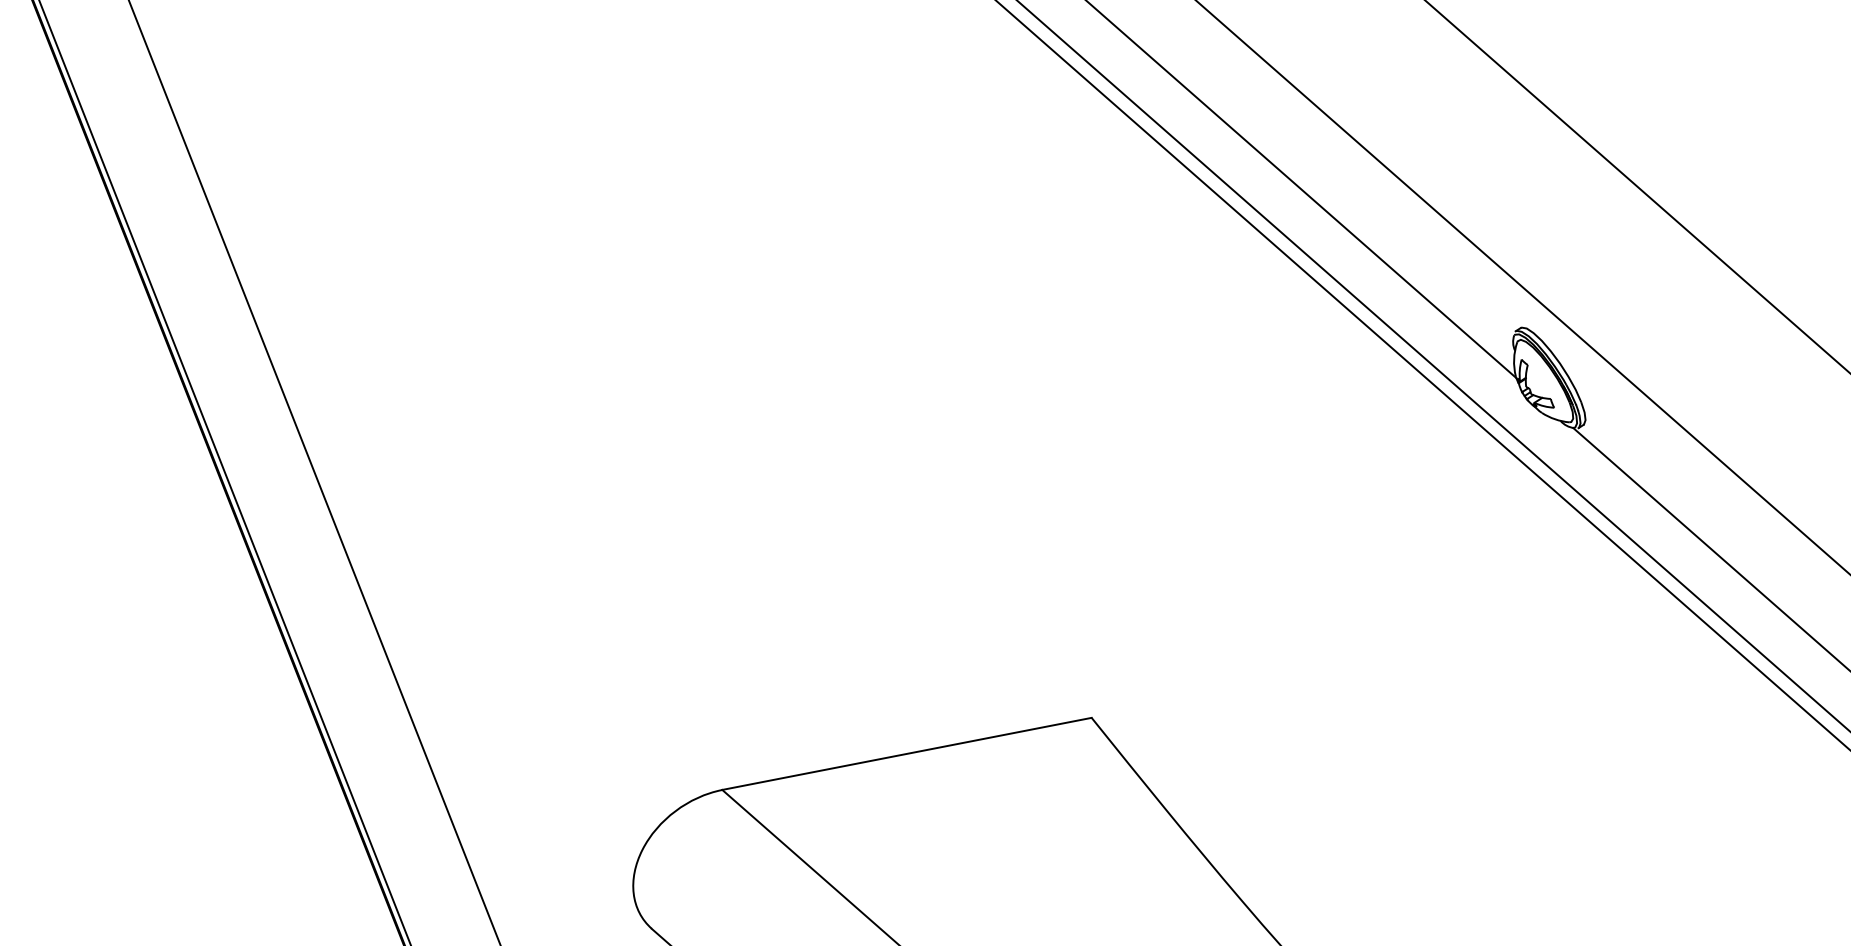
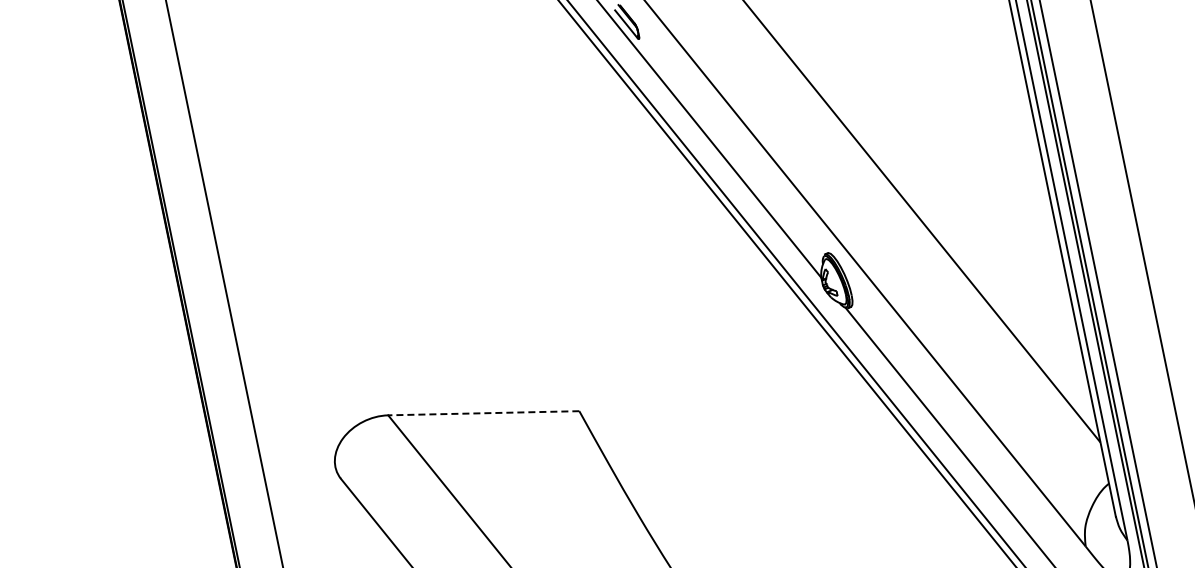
line: (906, 754) -> (483, 413), solid -> dashed

